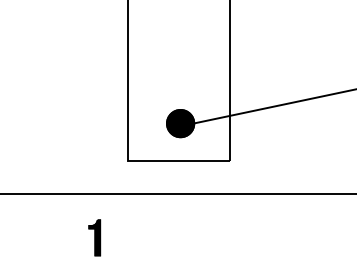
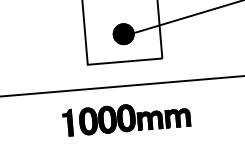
part: (185, 237) -> (134, 117), added

